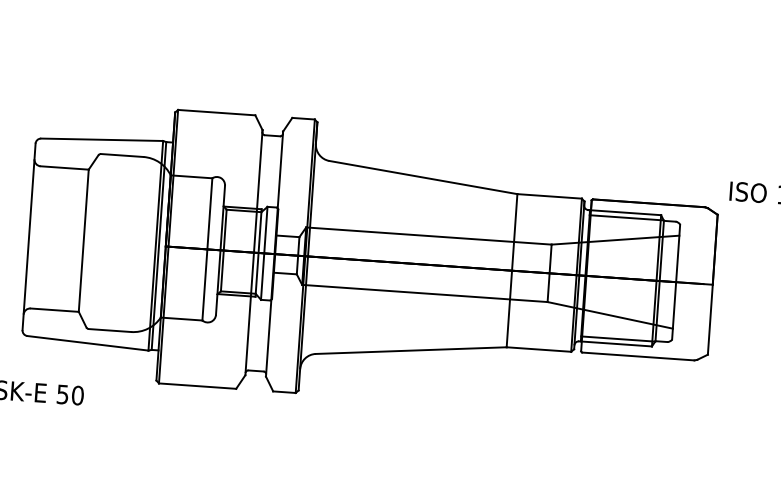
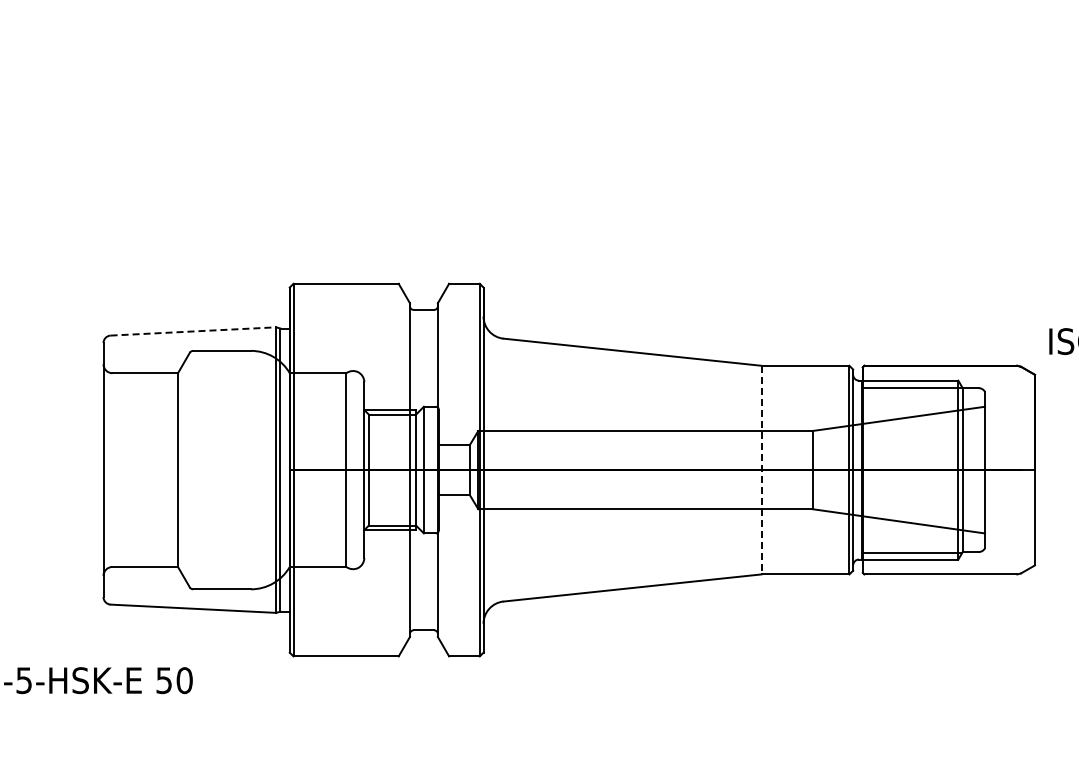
line: (102, 139) -> (193, 331), solid -> dashed
line: (512, 270) -> (761, 470), solid -> dashed

